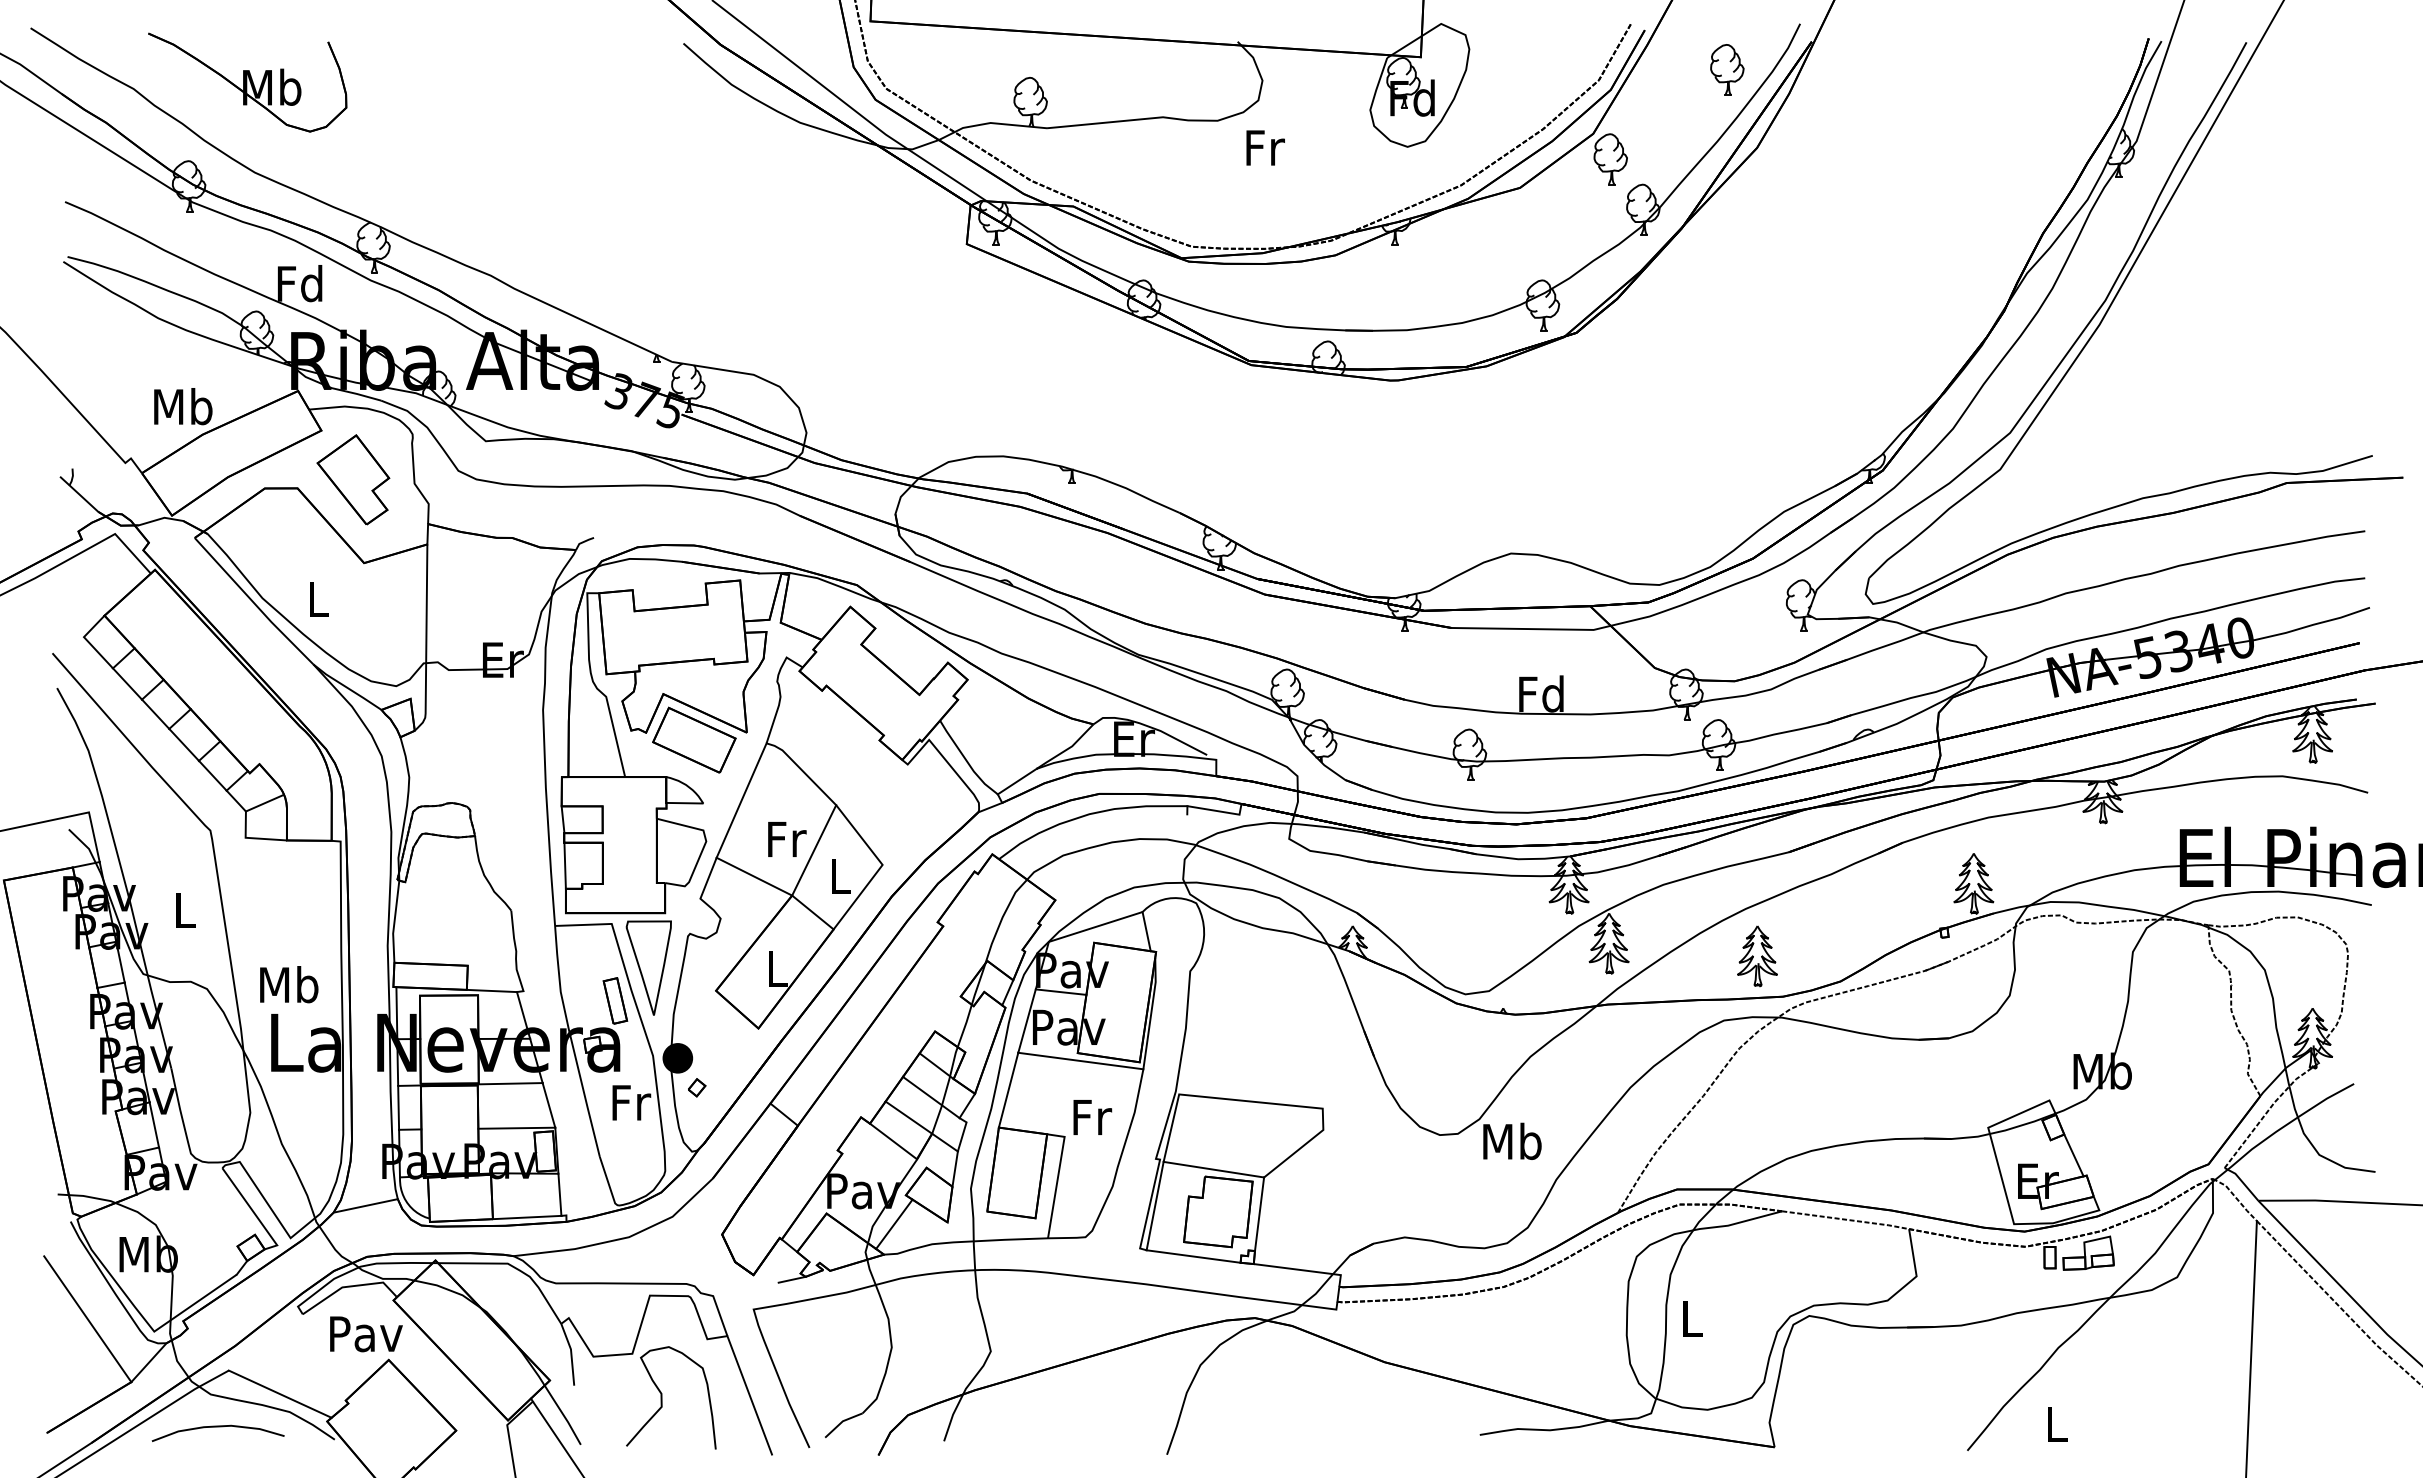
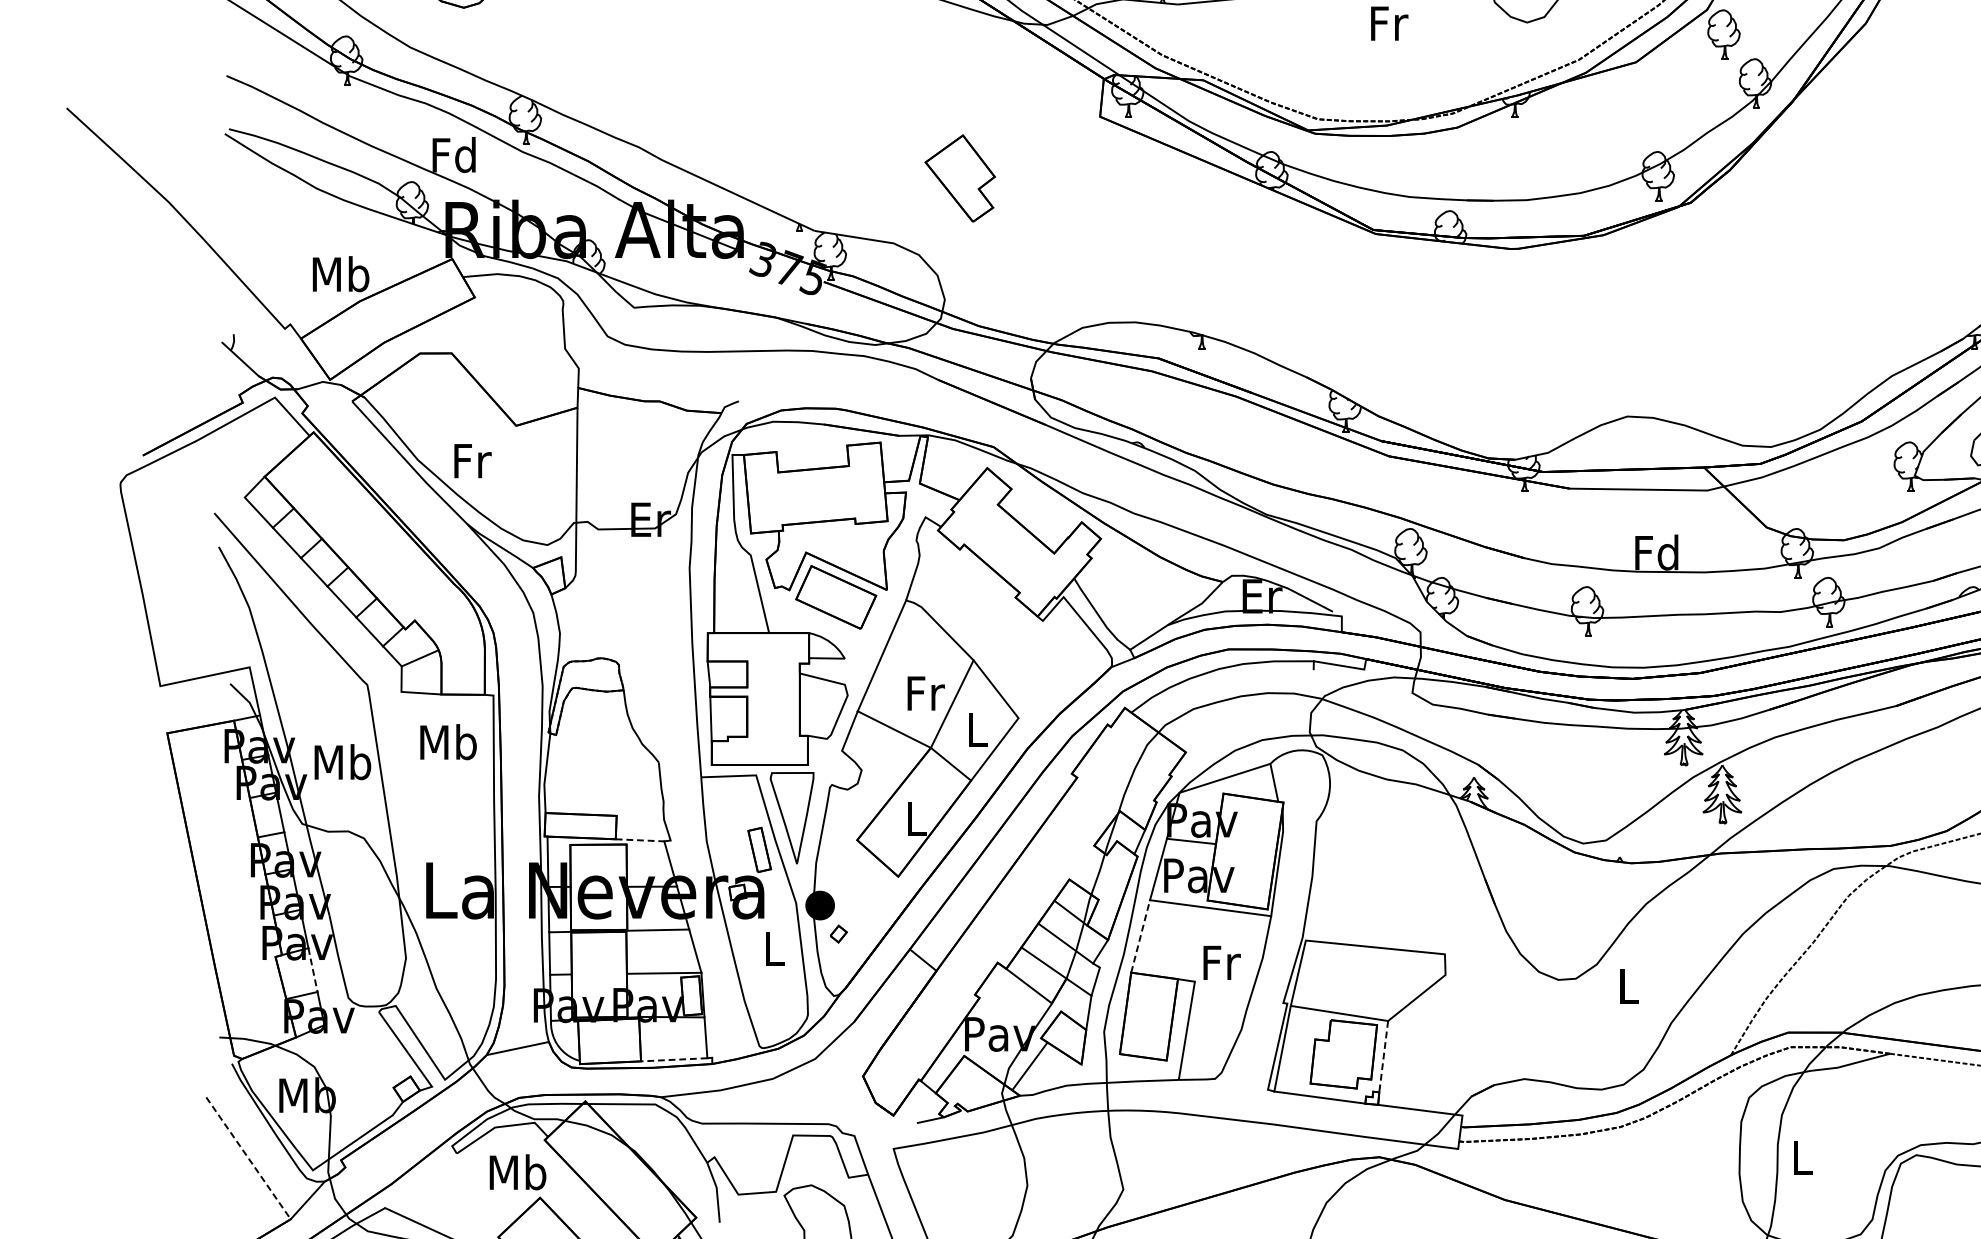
part: (353, 479) -> (960, 178), moved
text: (319, 599) -> (473, 461), L -> Fr
text: (185, 909) -> (343, 761), L -> Mb
part: (1757, 956) -> (1866, 806), removed
text: (289, 984) -> (448, 742), moved
line: (492, 991) -> (640, 840), solid -> dashed
line: (1008, 1090) -> (1140, 936), solid -> dashed
text: (631, 1102) -> (775, 948), Fr -> L
line: (154, 1125) -> (313, 970), solid -> dashed
text: (1512, 1140) -> (1628, 985), Mb -> L
line: (1259, 1214) -> (1383, 1056), solid -> dashed
line: (526, 1217) -> (673, 1059), solid -> dashed
line: (87, 1319) -> (248, 1158), solid -> dashed
text: (366, 1333) -> (518, 1172), Pav -> Mb

